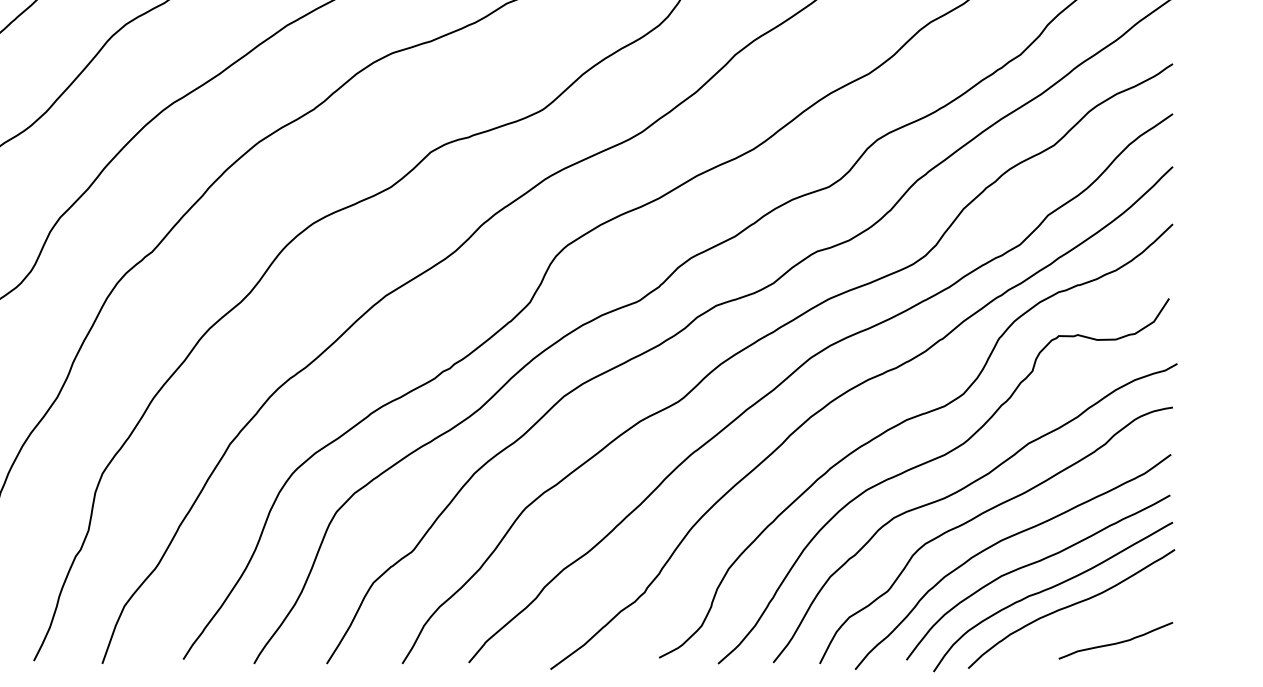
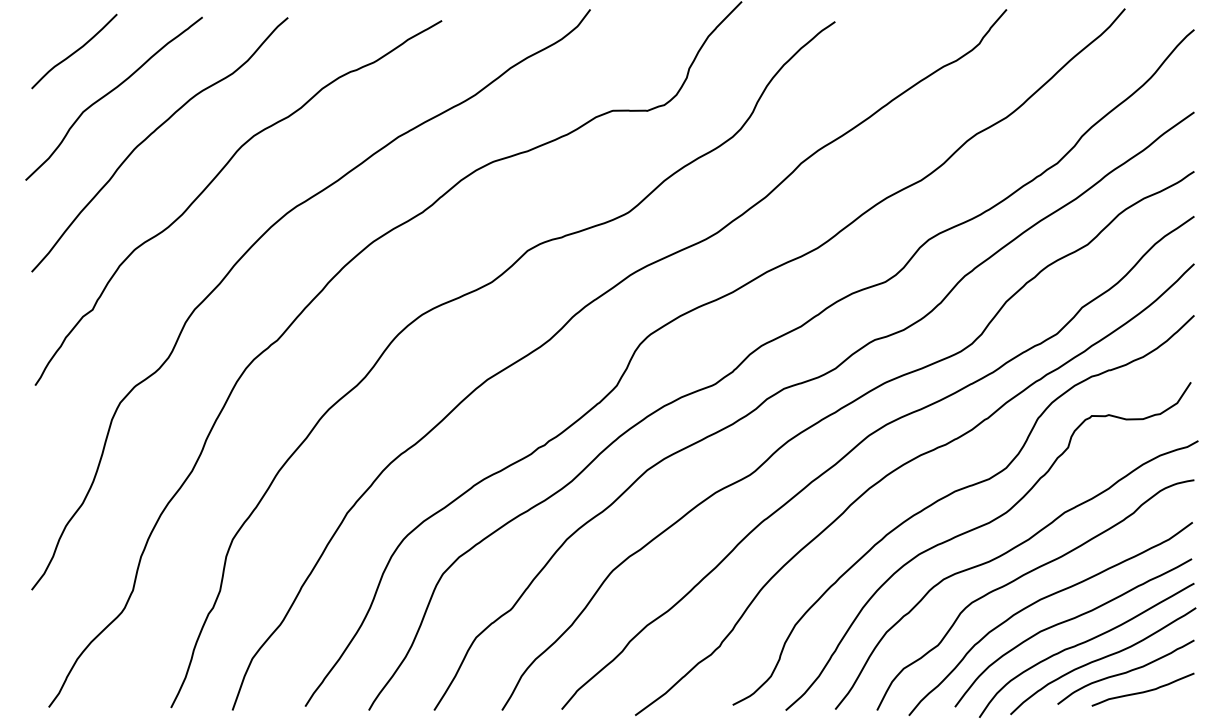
curve: (1096, 620) -> (1125, 671), added

